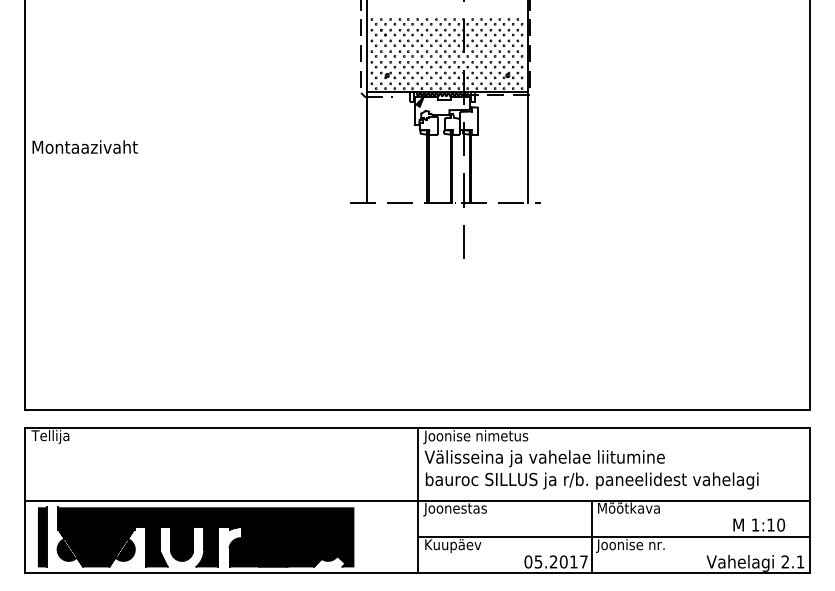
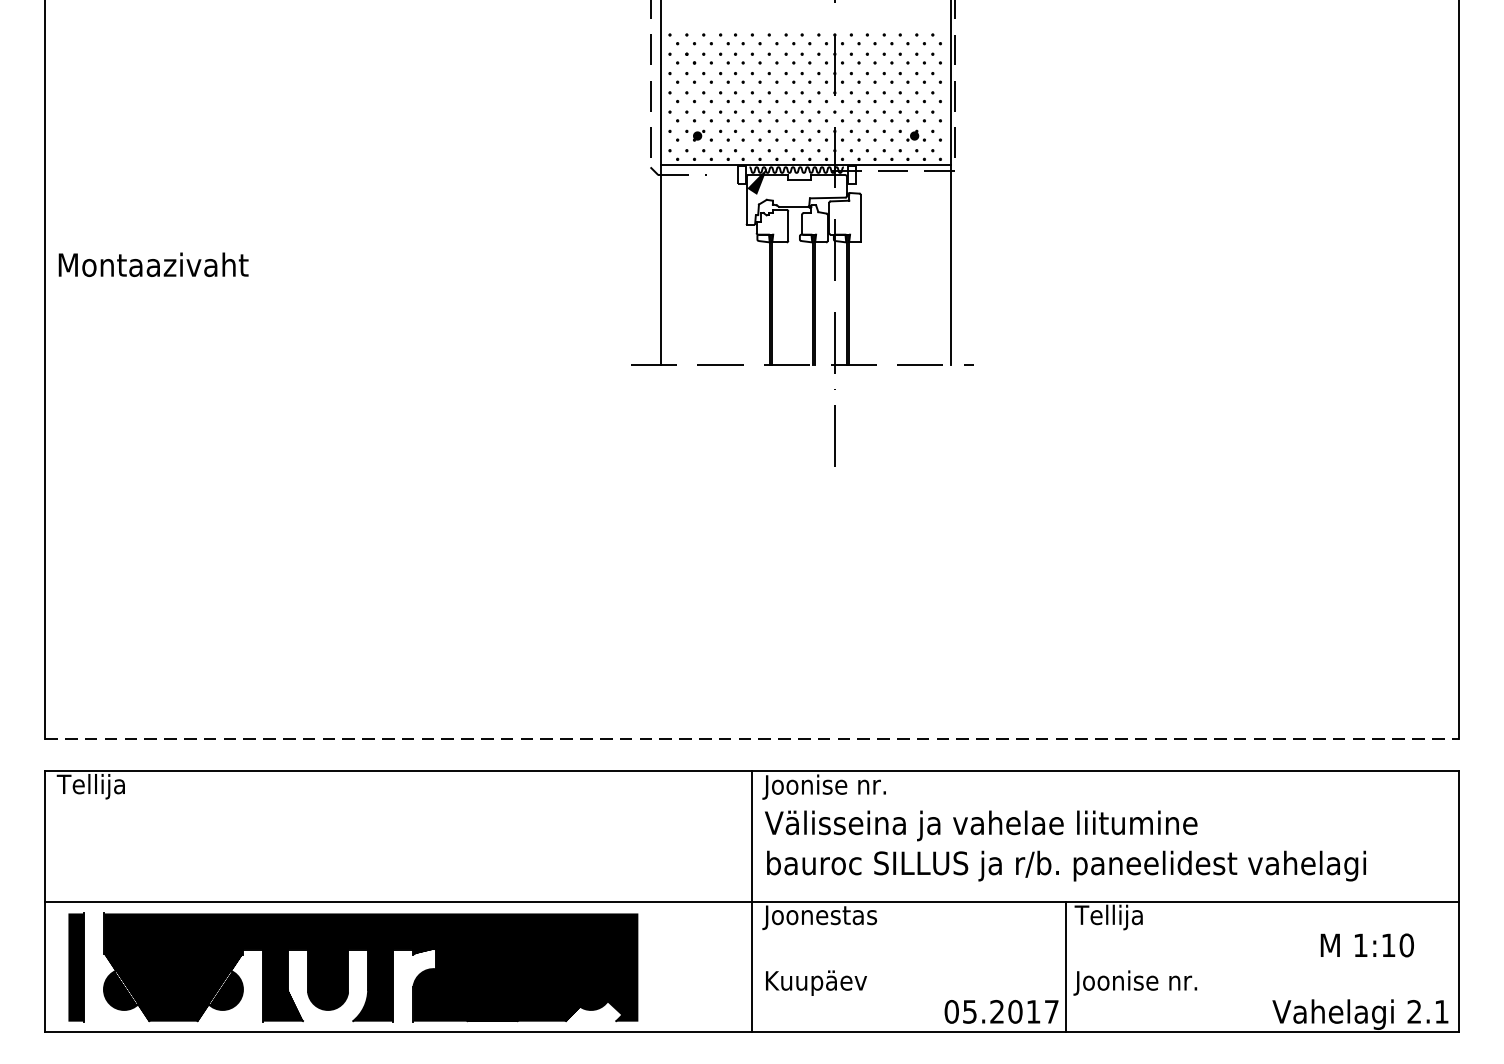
line: (417, 410) -> (752, 739), solid -> dashed
text: (506, 435) -> (912, 784), Joonise nimetus -> Joonise nr.
text: (627, 509) -> (1130, 917), Mõõtkava -> Tellija
line: (613, 537) -> (1104, 967), removed

